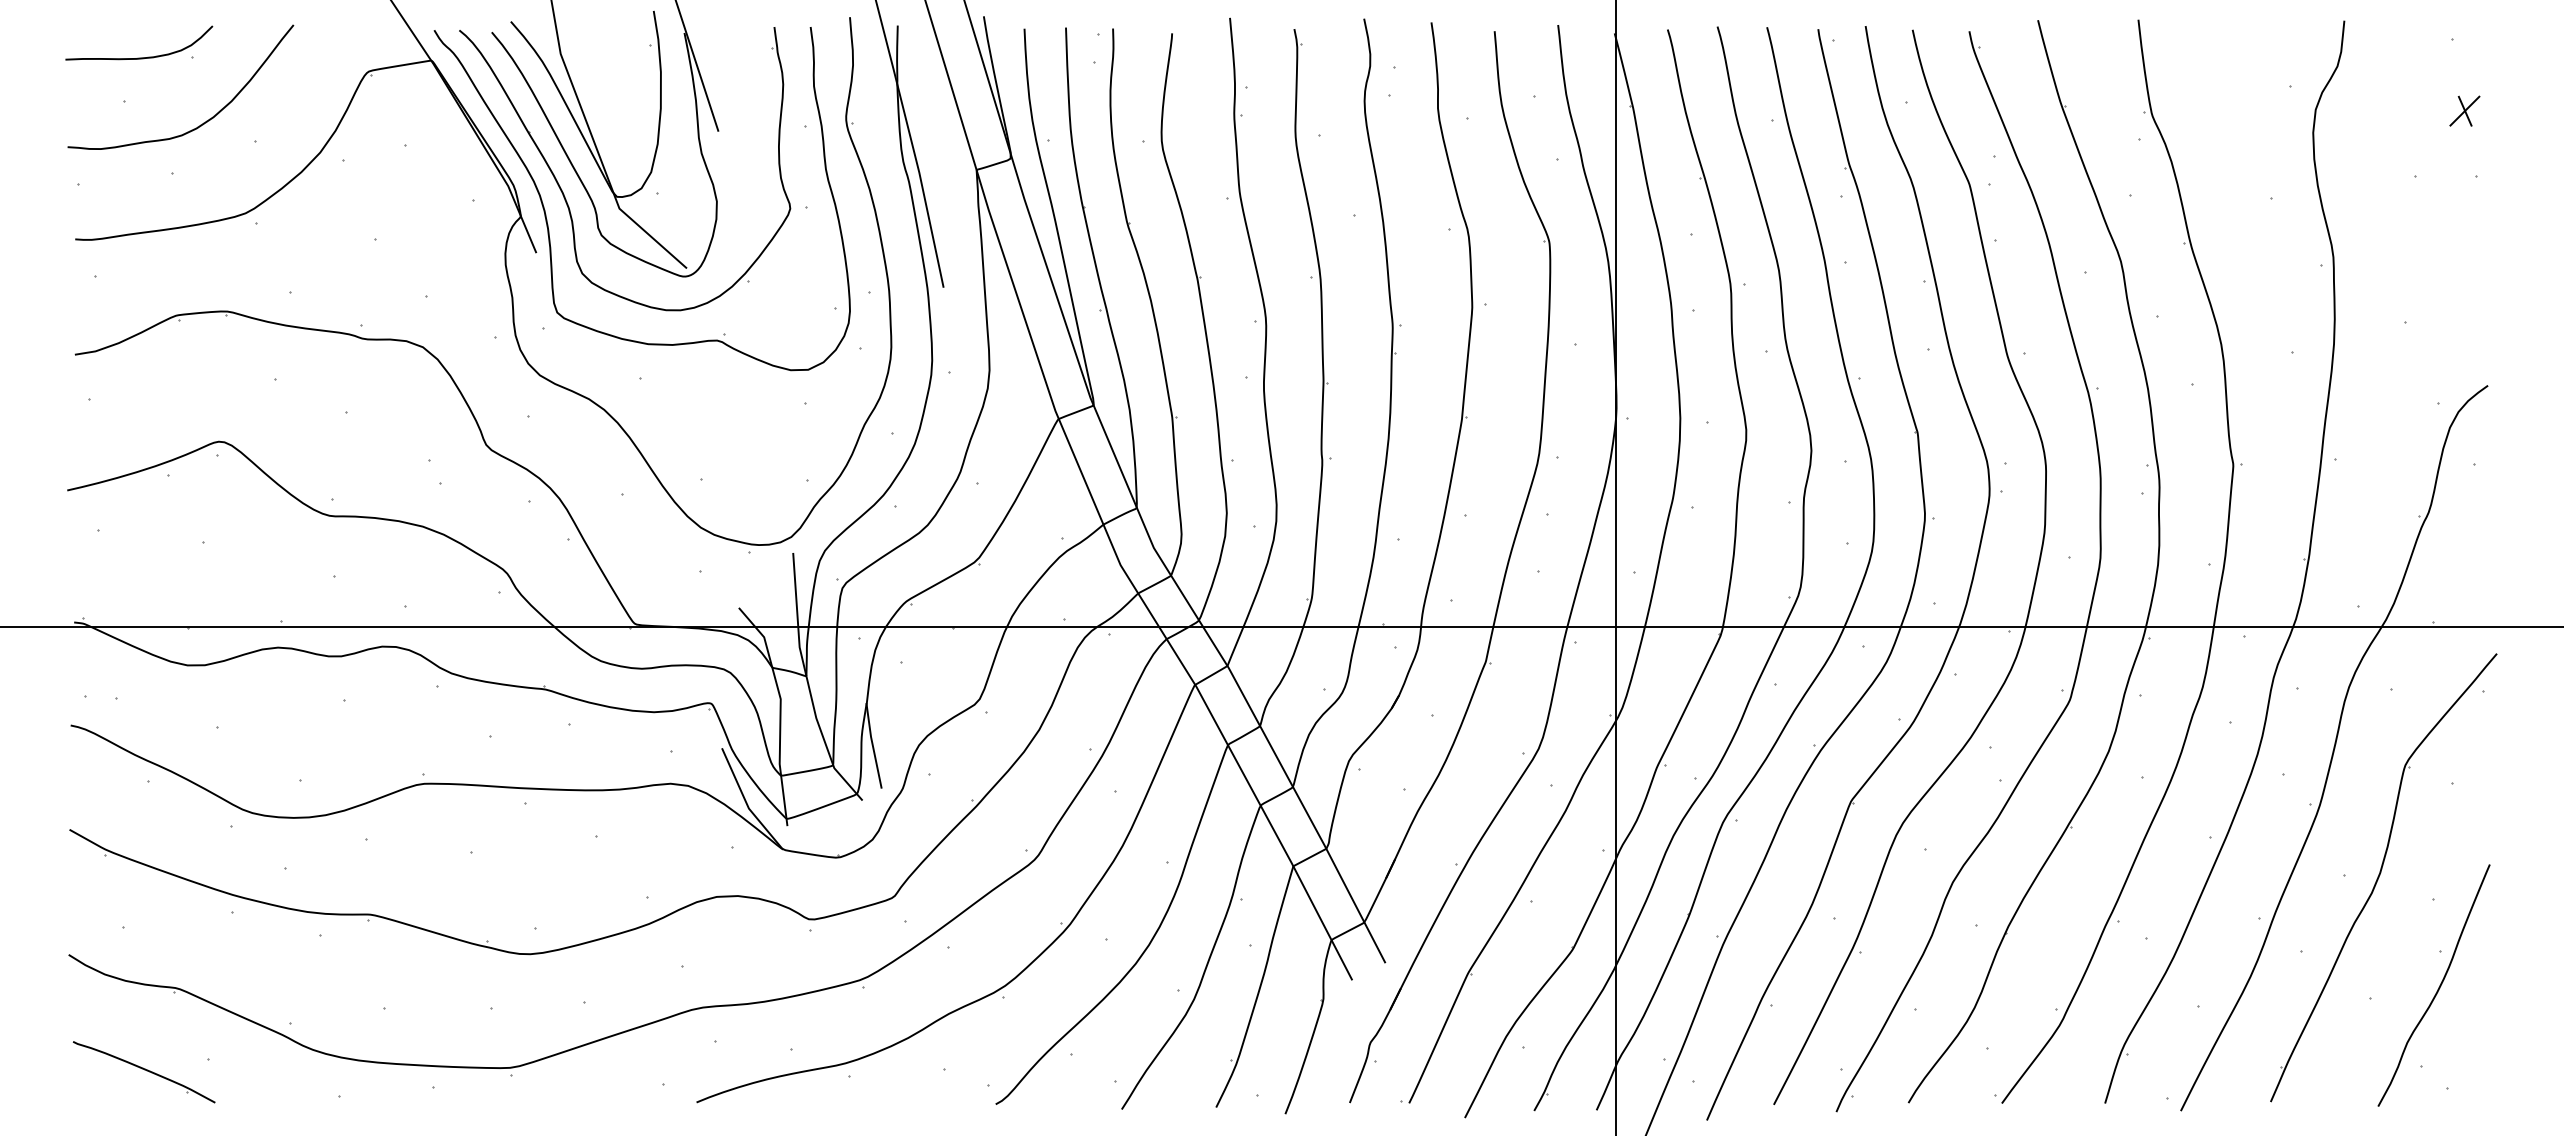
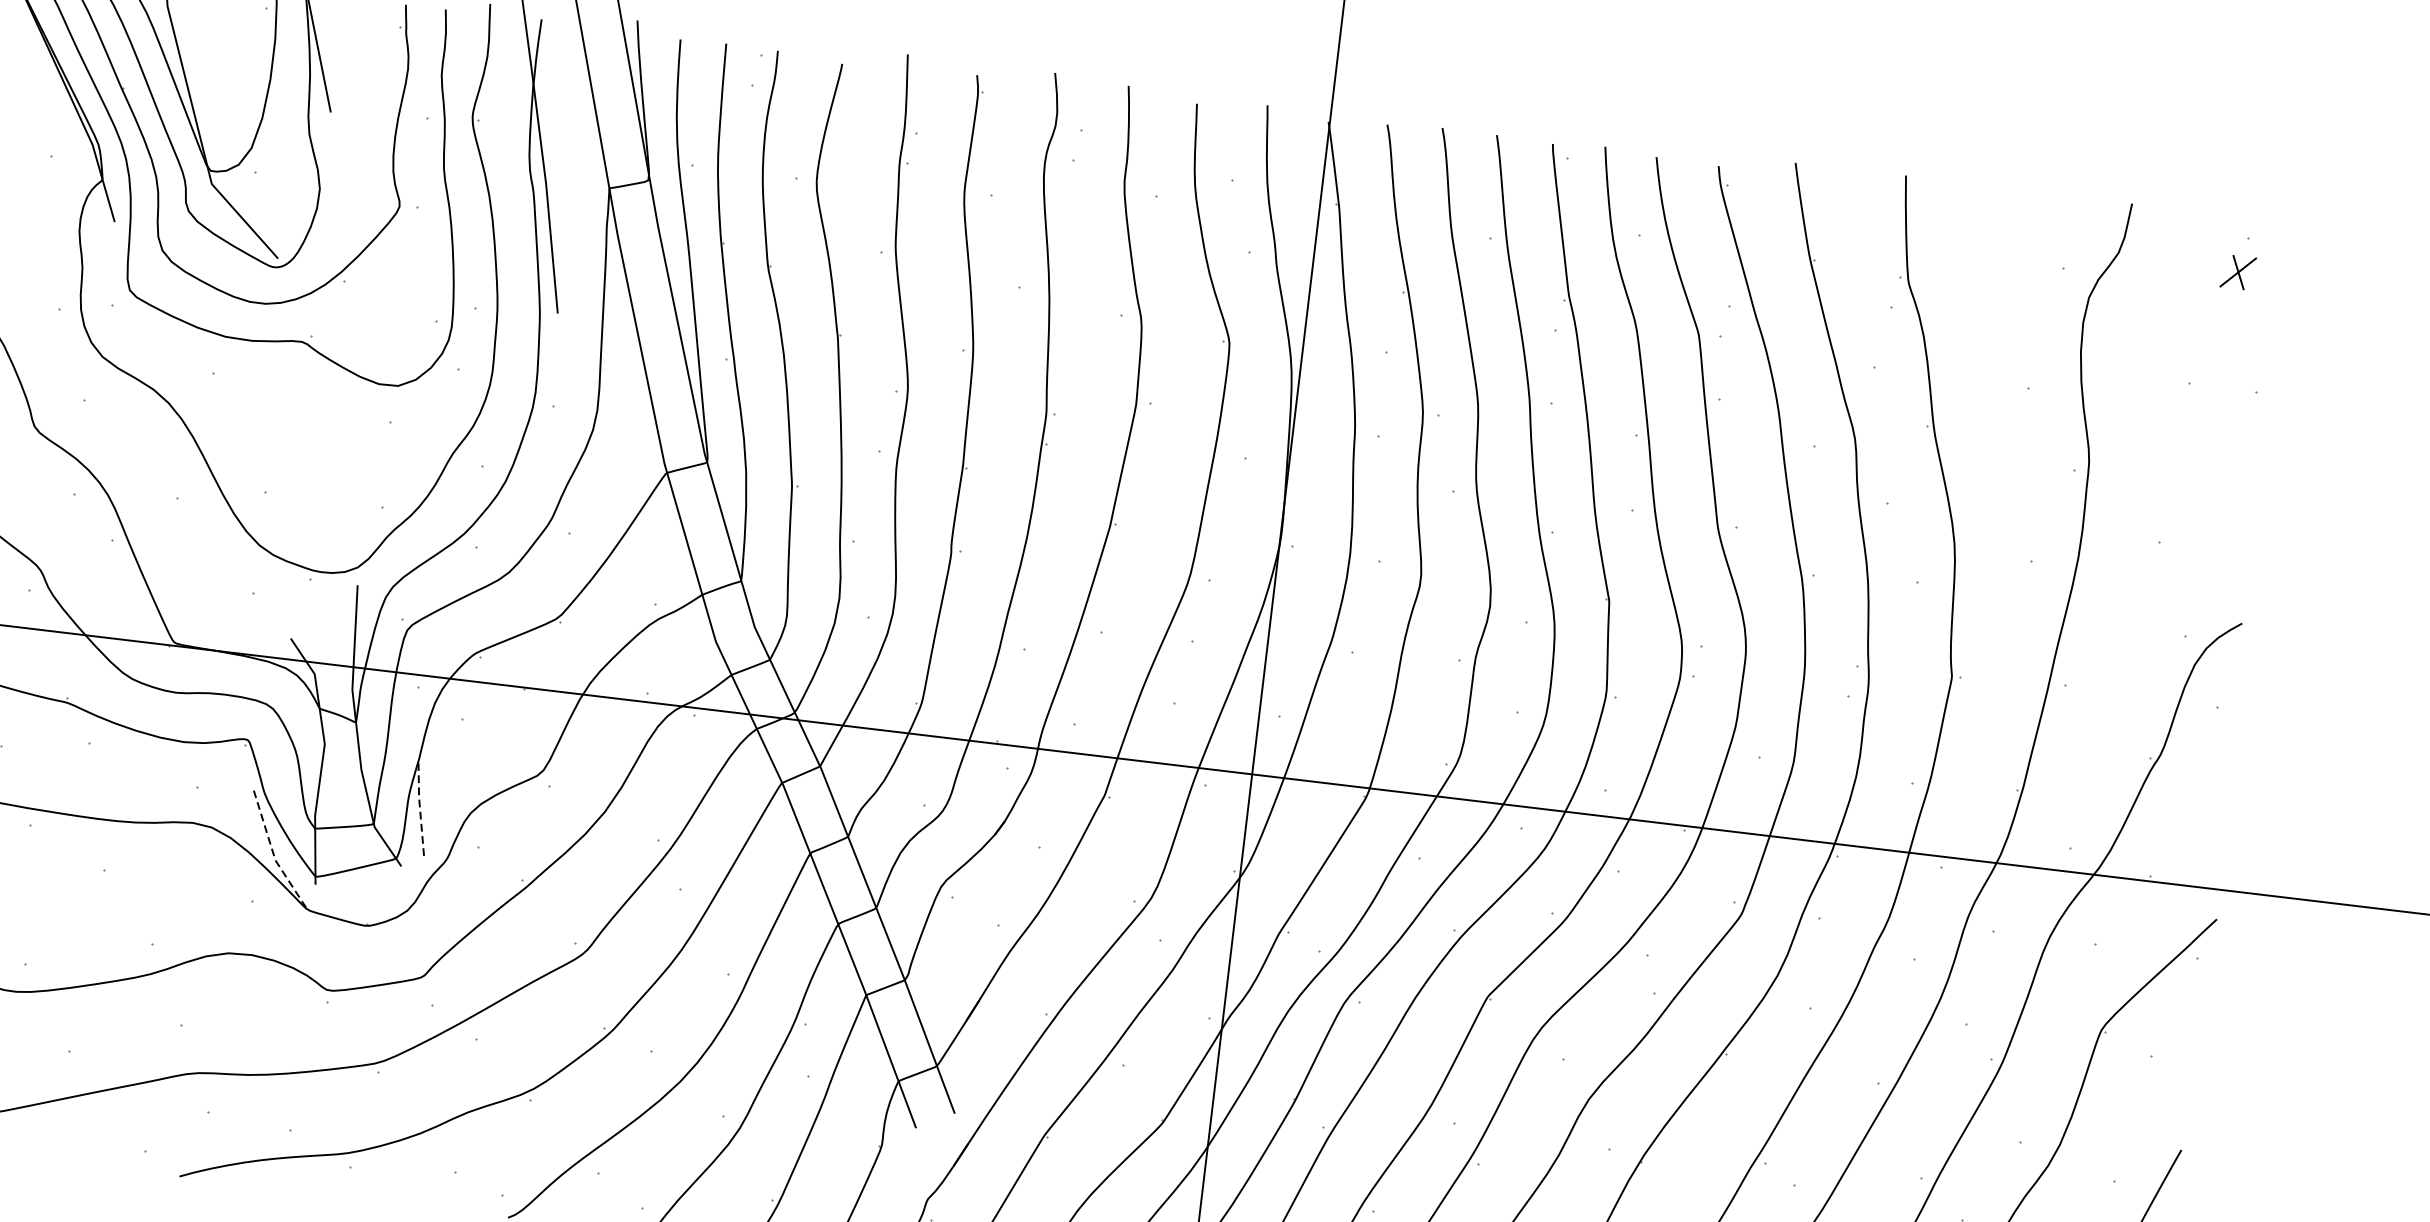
part: (2464, 110) -> (2237, 271), moved
line: (872, 744) -> (419, 806), solid -> dashed
line: (746, 803) -> (273, 854), solid -> dashed

